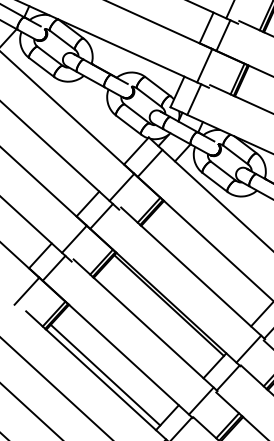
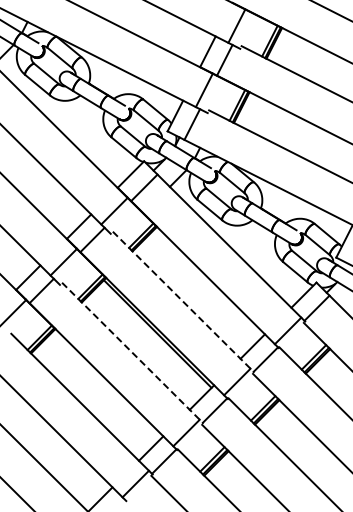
line: (193, 273) -> (183, 302), solid -> dashed
line: (145, 325) -> (132, 353), solid -> dashed
line: (105, 375) -> (89, 402), removed

